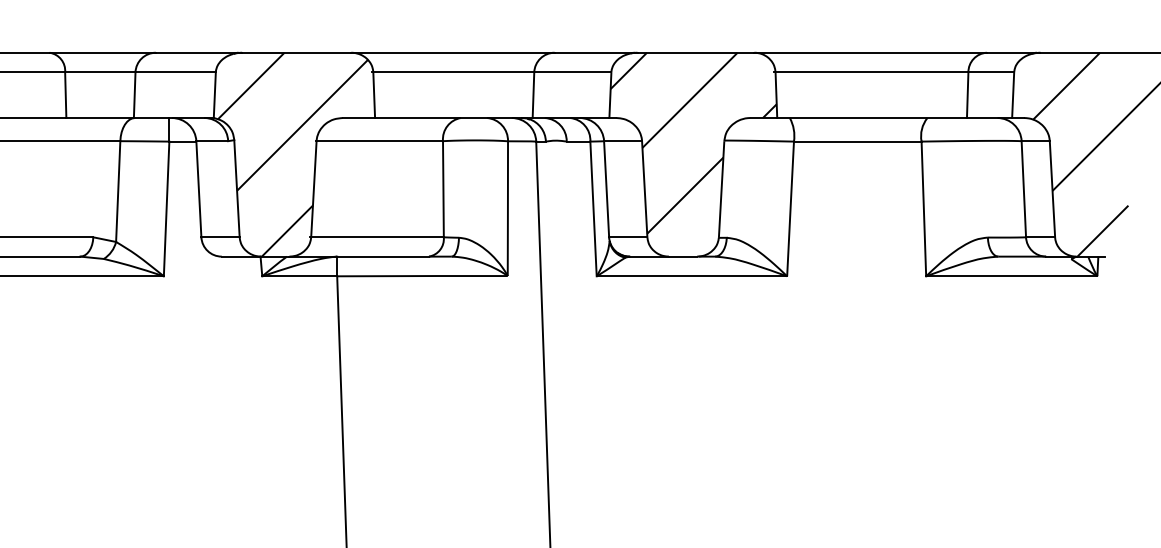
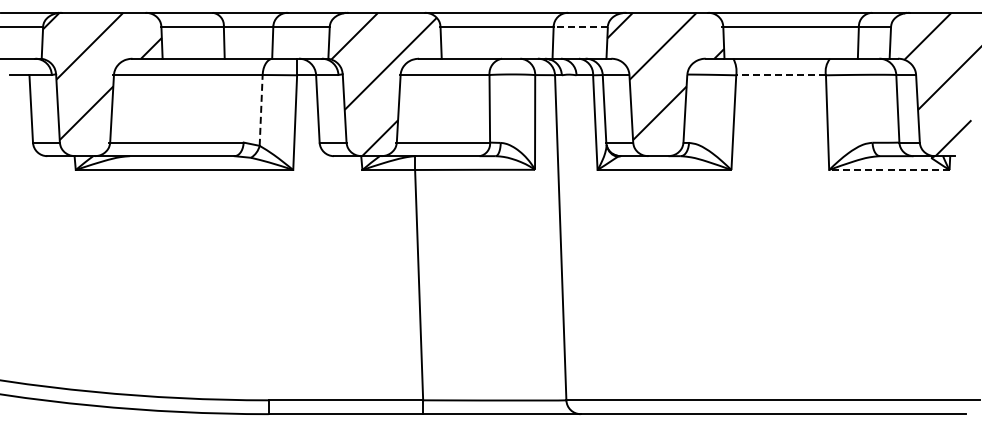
line: (572, 72) -> (580, 26), solid -> dashed
line: (858, 141) -> (781, 75), solid -> dashed
line: (118, 190) -> (261, 109), solid -> dashed
line: (1010, 277) -> (888, 170), solid -> dashed

